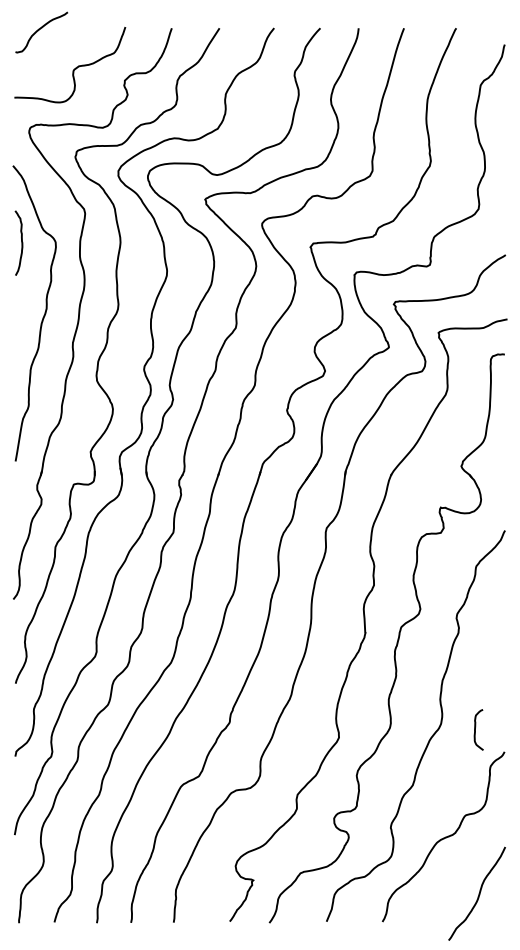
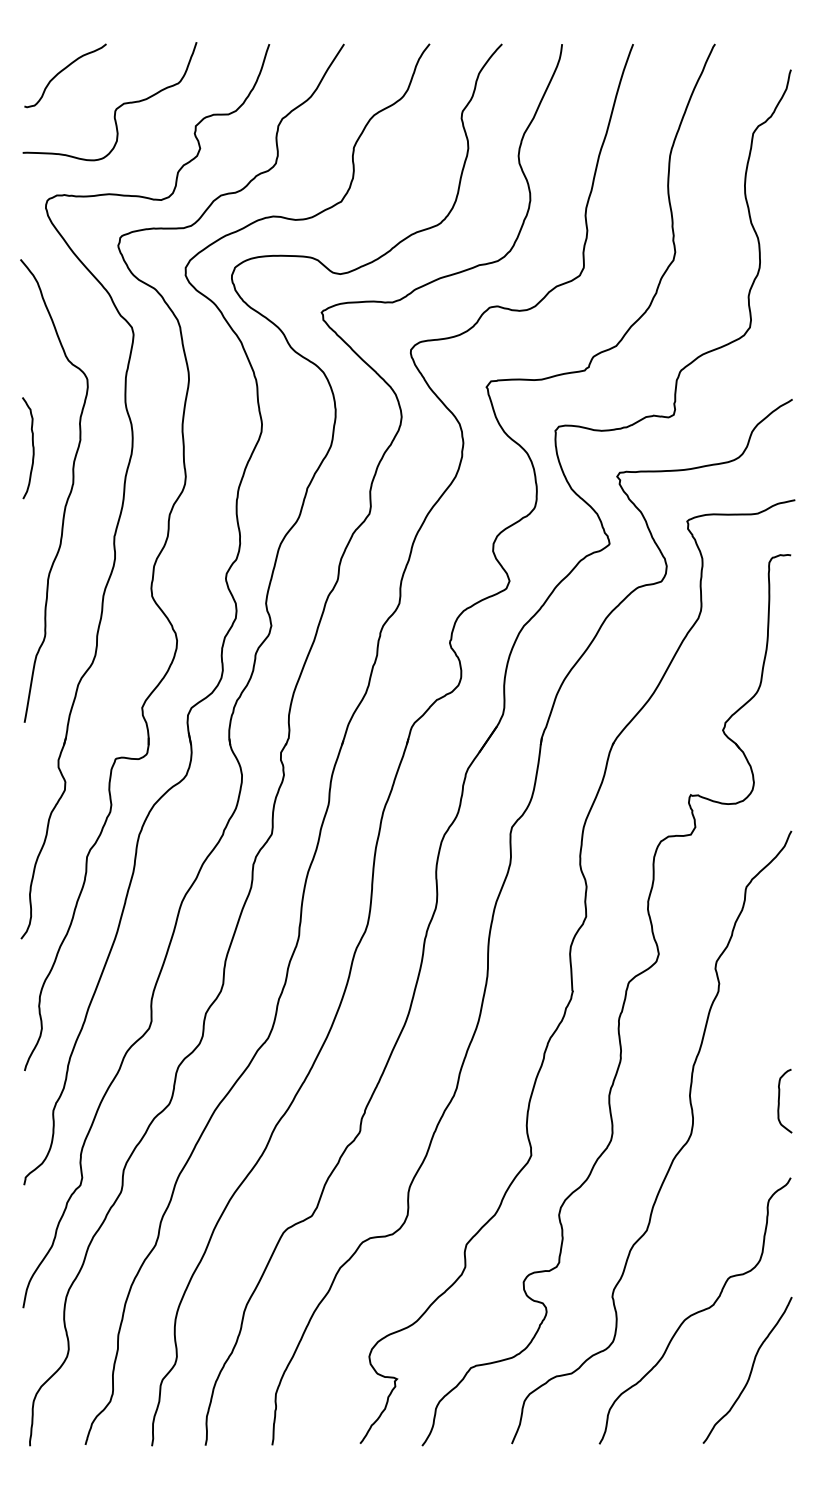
curve: (39, 30) -> (62, 72), moved
curve: (21, 242) -> (32, 447), moved
curve: (475, 729) -> (779, 1100), moved
curve: (478, 893) -> (749, 1369), moved

